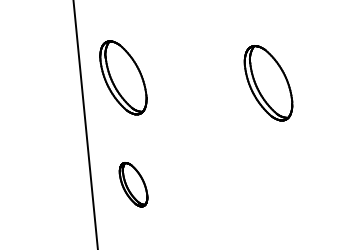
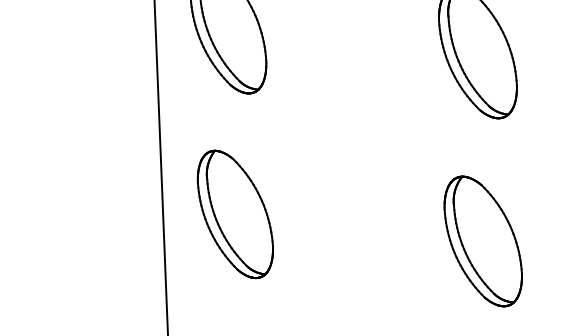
part: (133, 184) -> (235, 213), size x1.67
part: (277, 191) -> (482, 240), added

